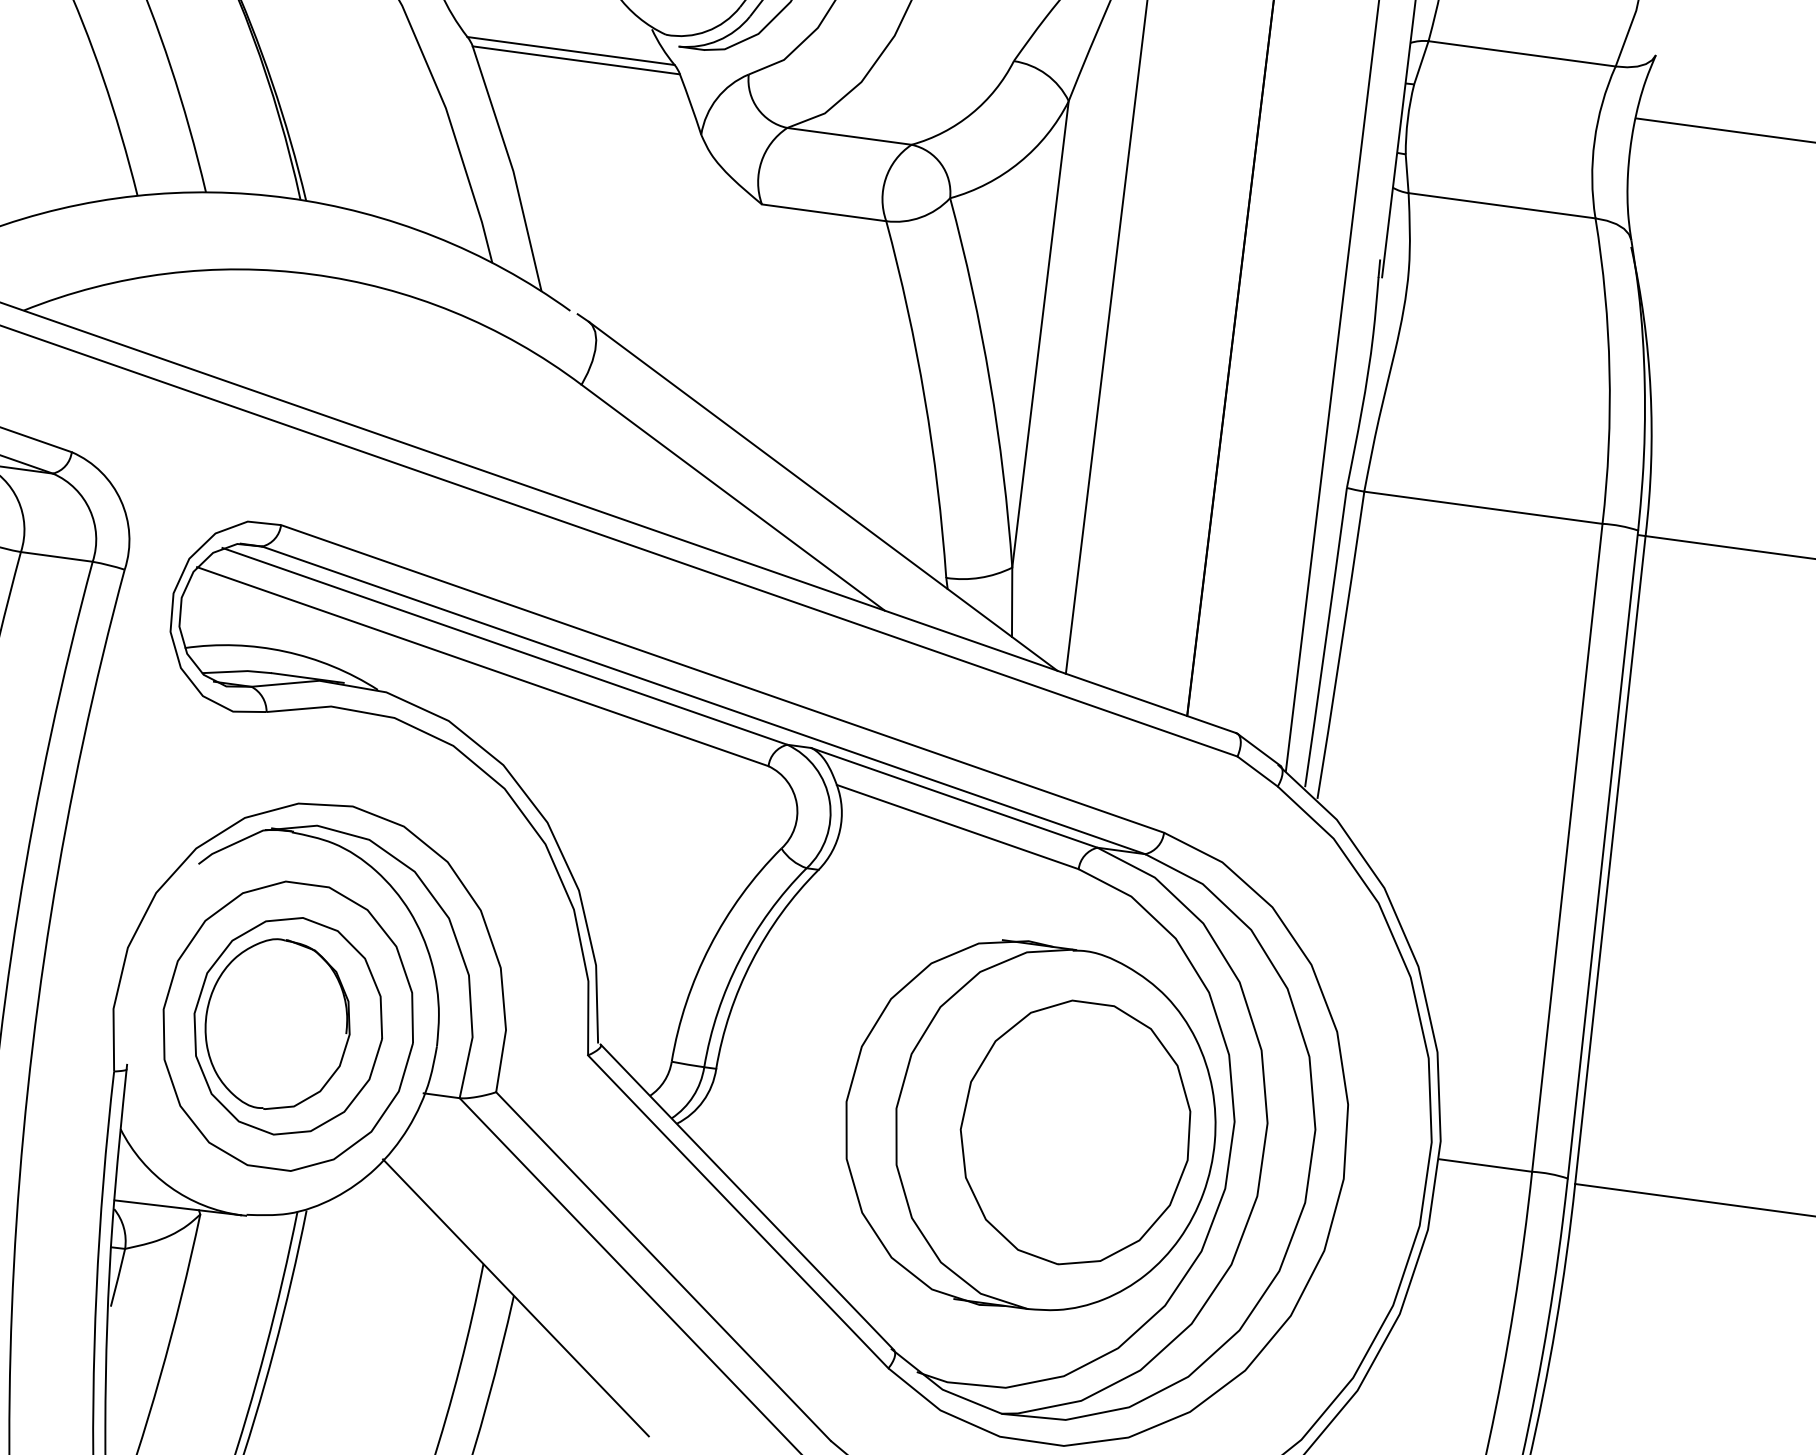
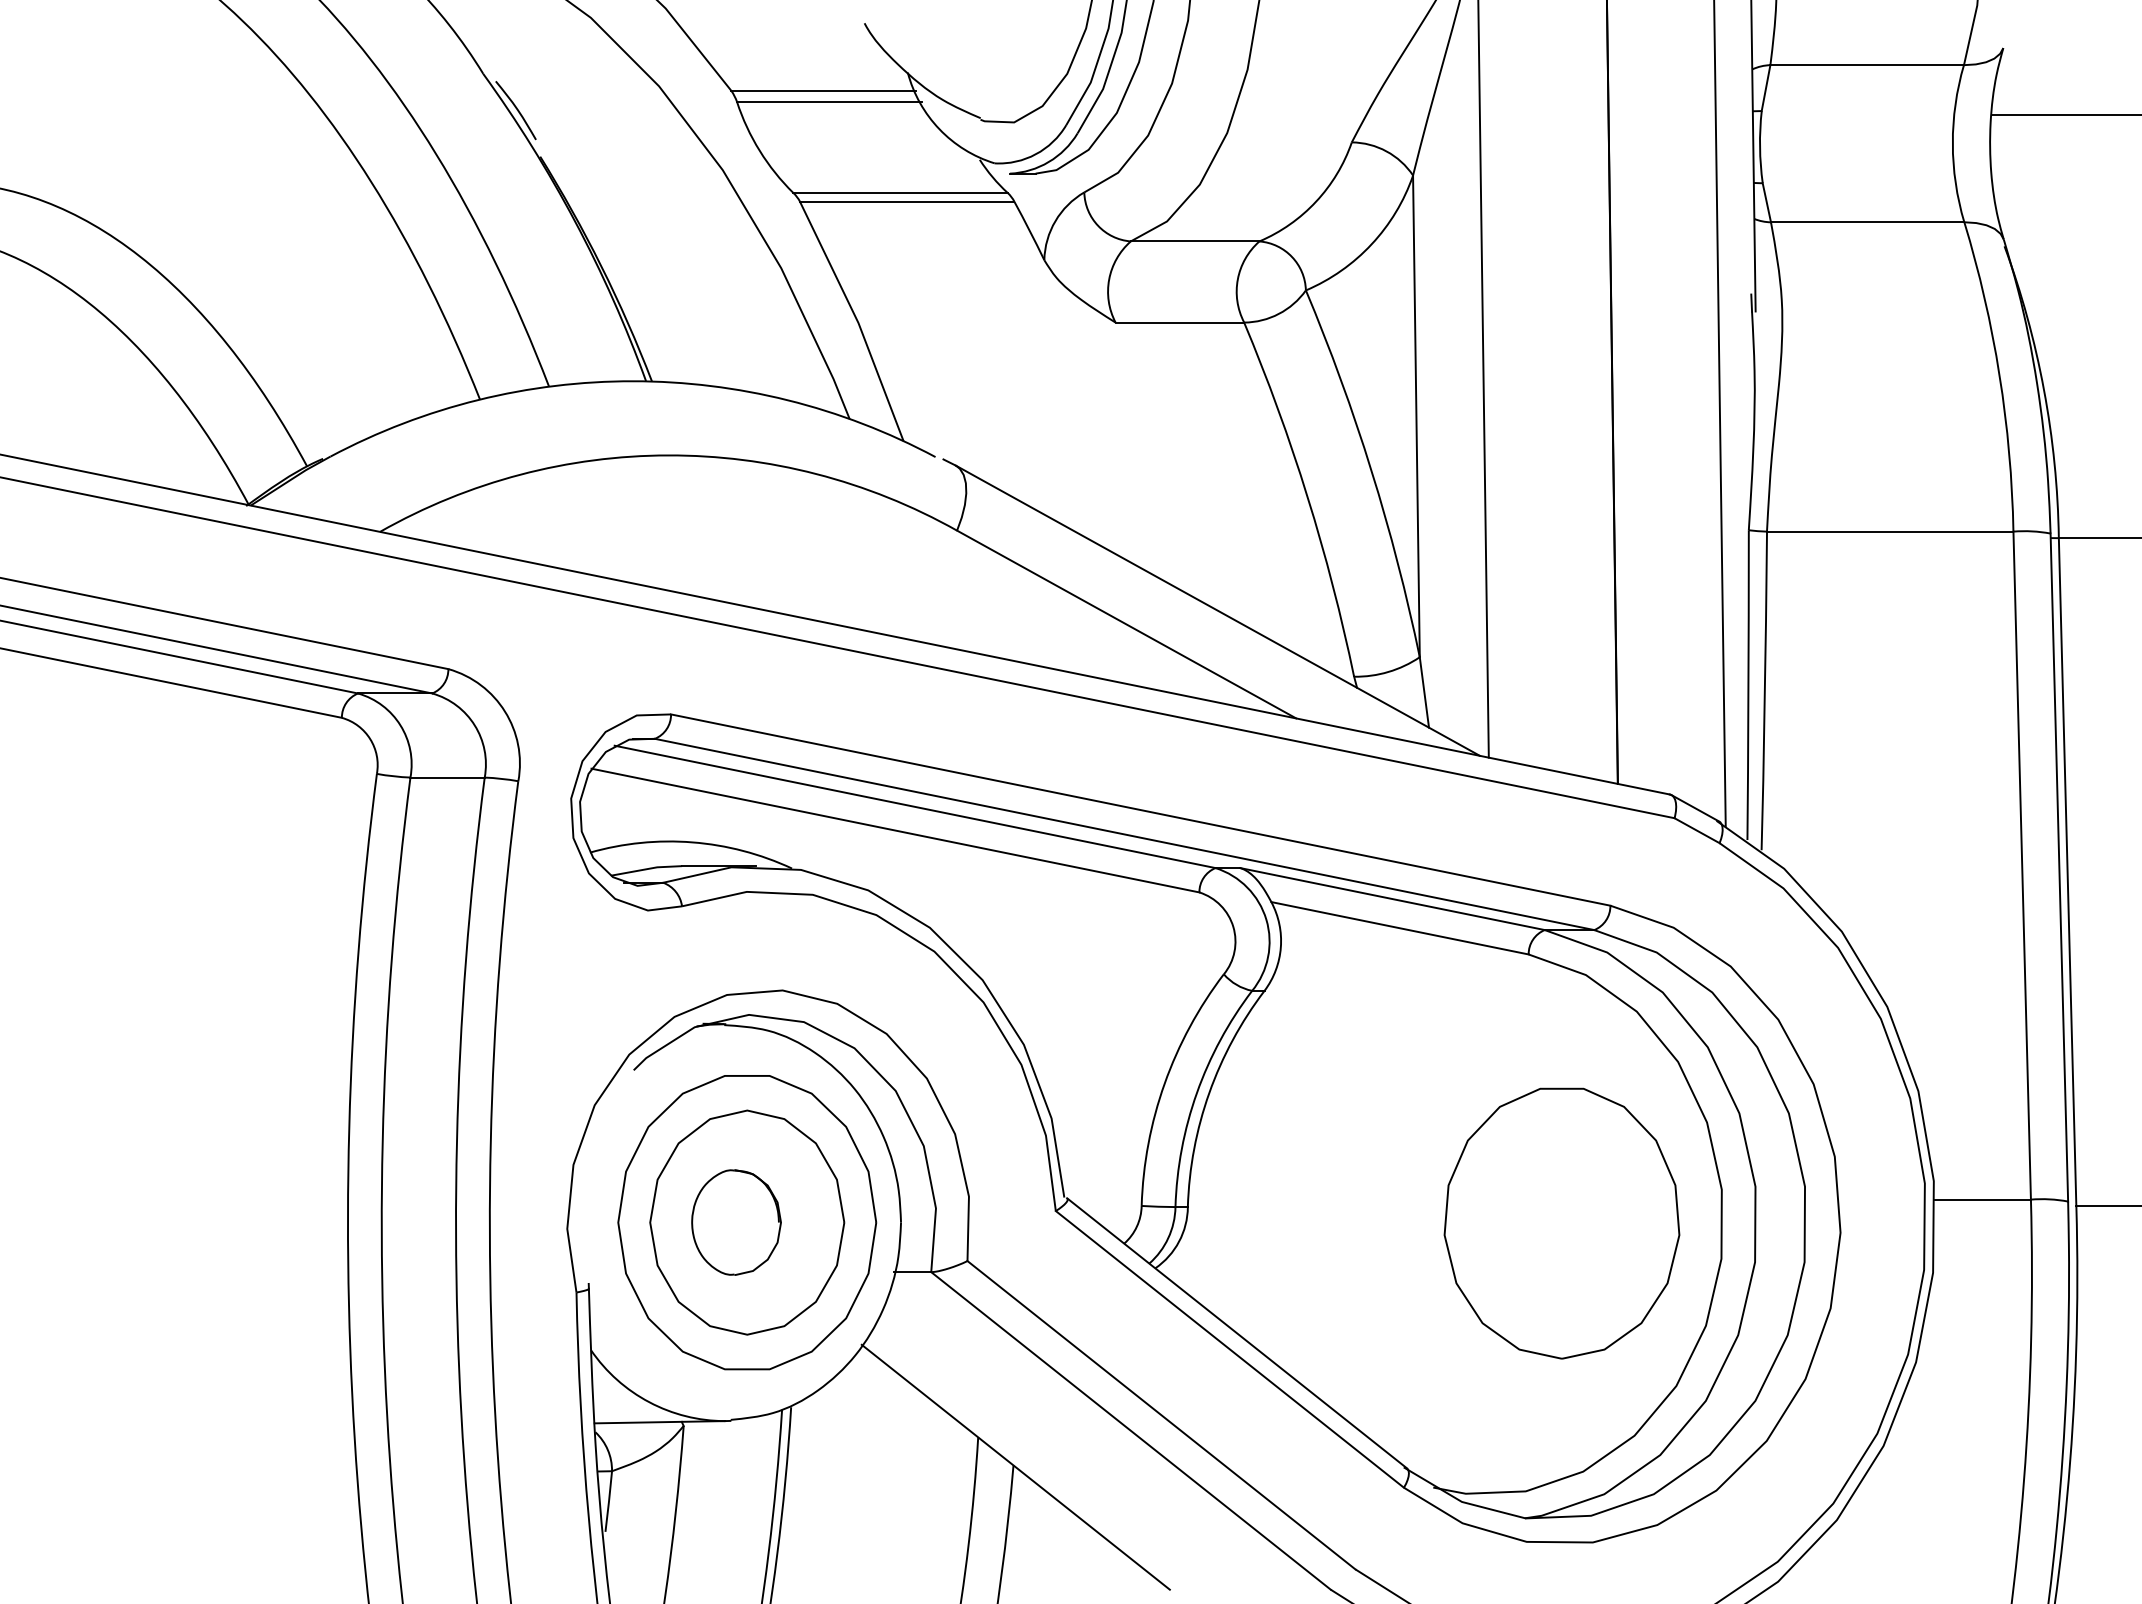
part: (277, 1024) -> (736, 1222), size x0.6
part: (1029, 1126) -> (1514, 1222), removed

